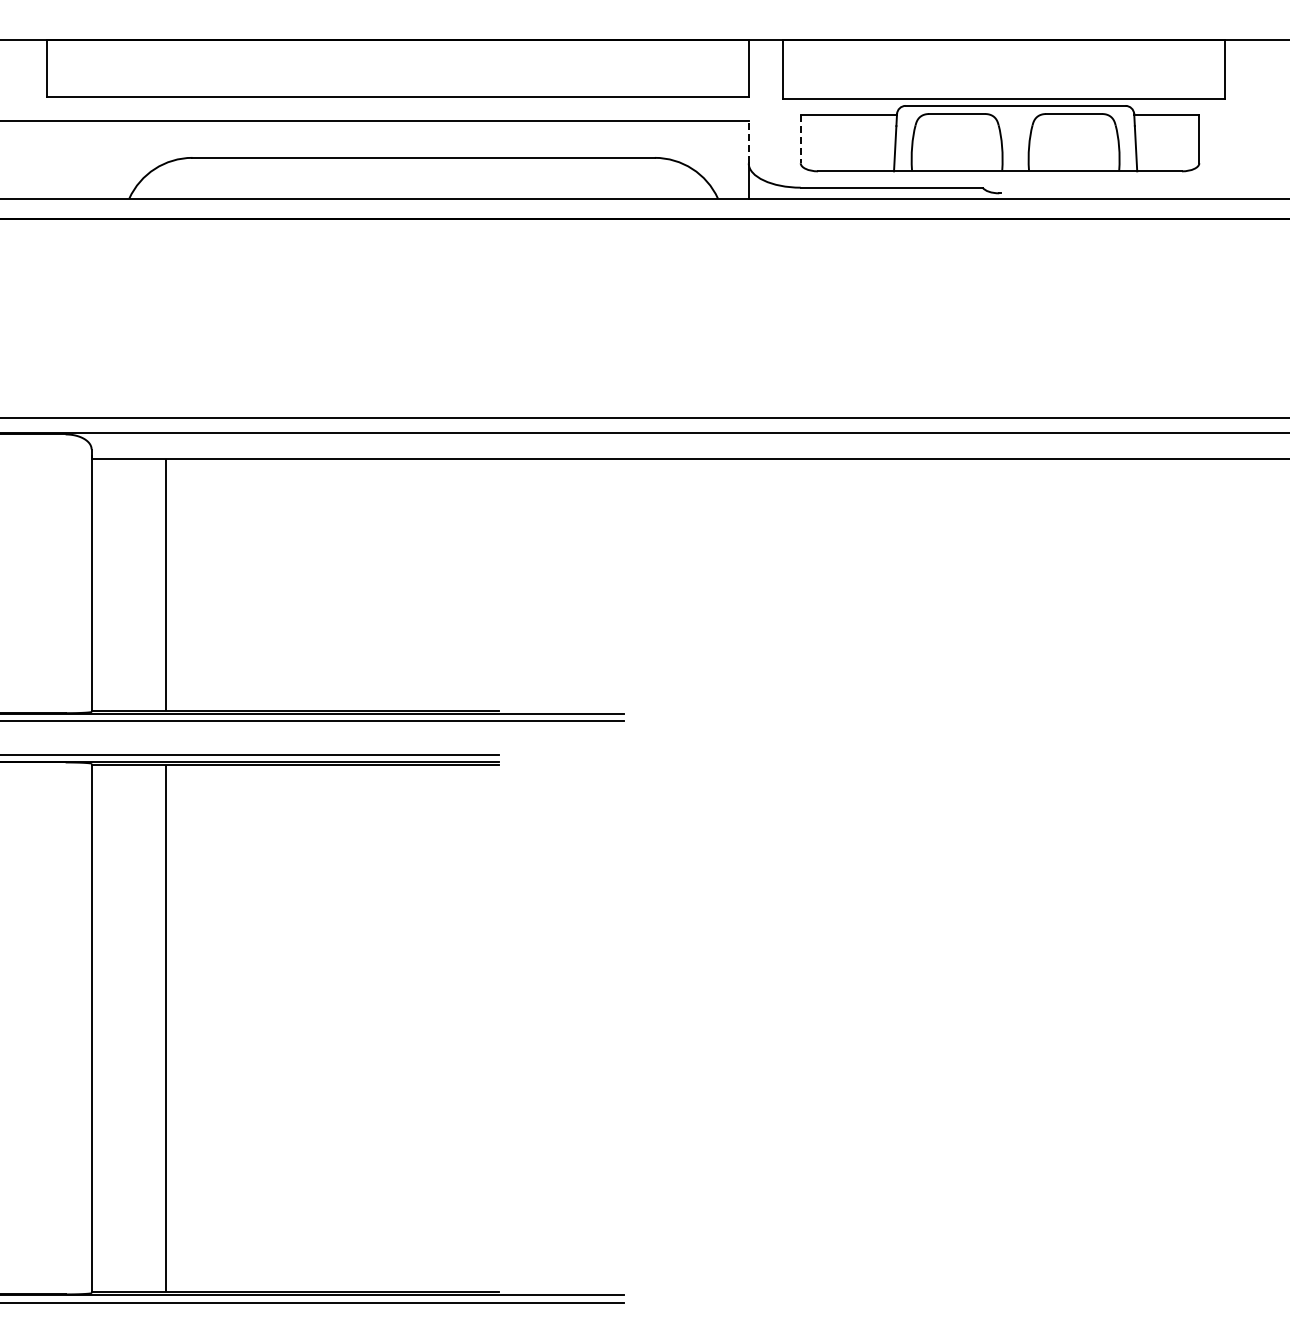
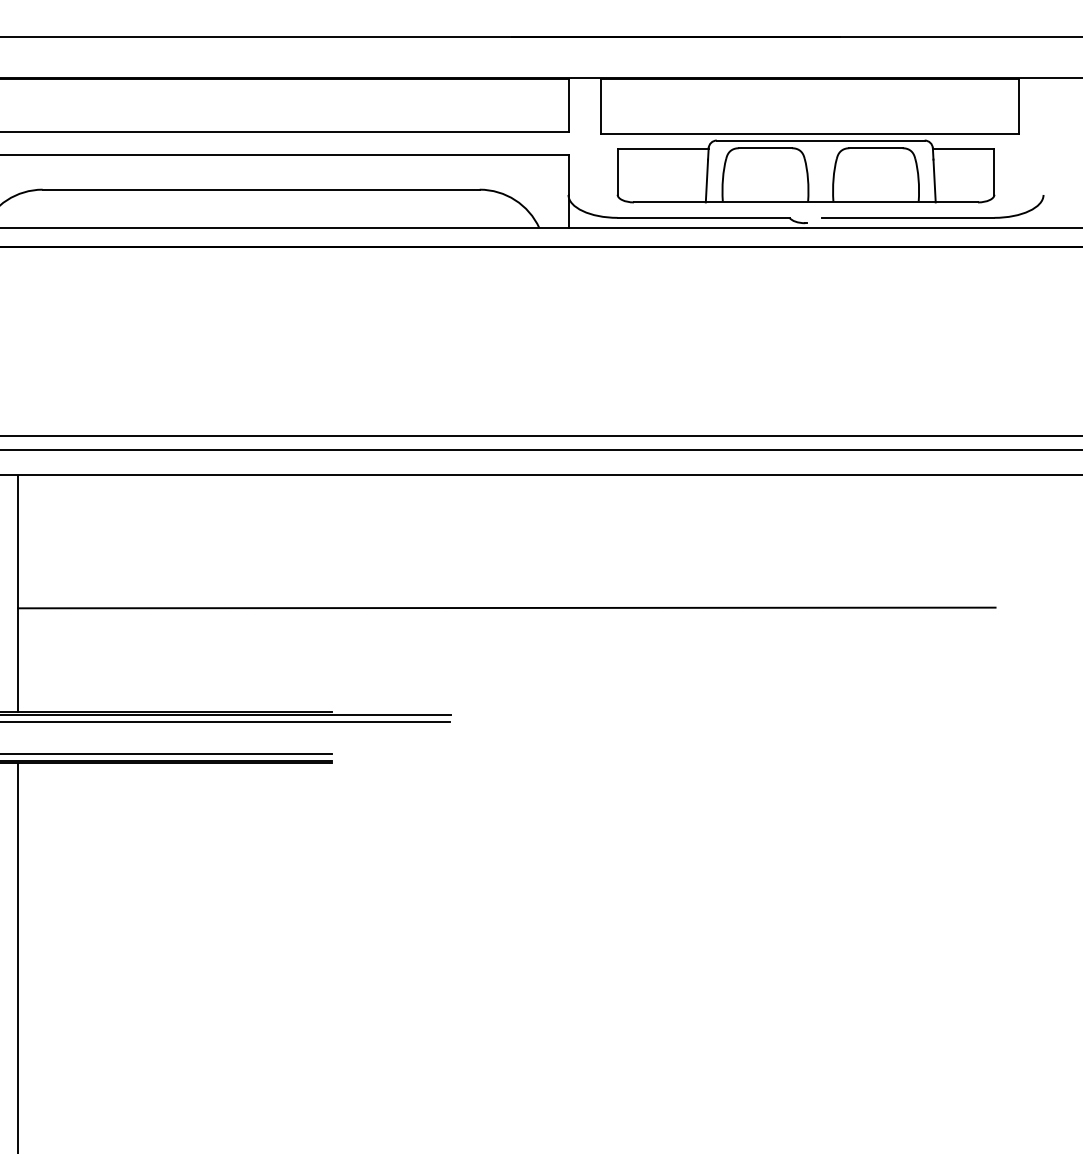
line: (800, 139) -> (617, 172), dashed -> solid
line: (748, 141) -> (568, 174), dashed -> solid
part: (1134, 187) -> (933, 217), added
line: (683, 600) -> (506, 608), added

